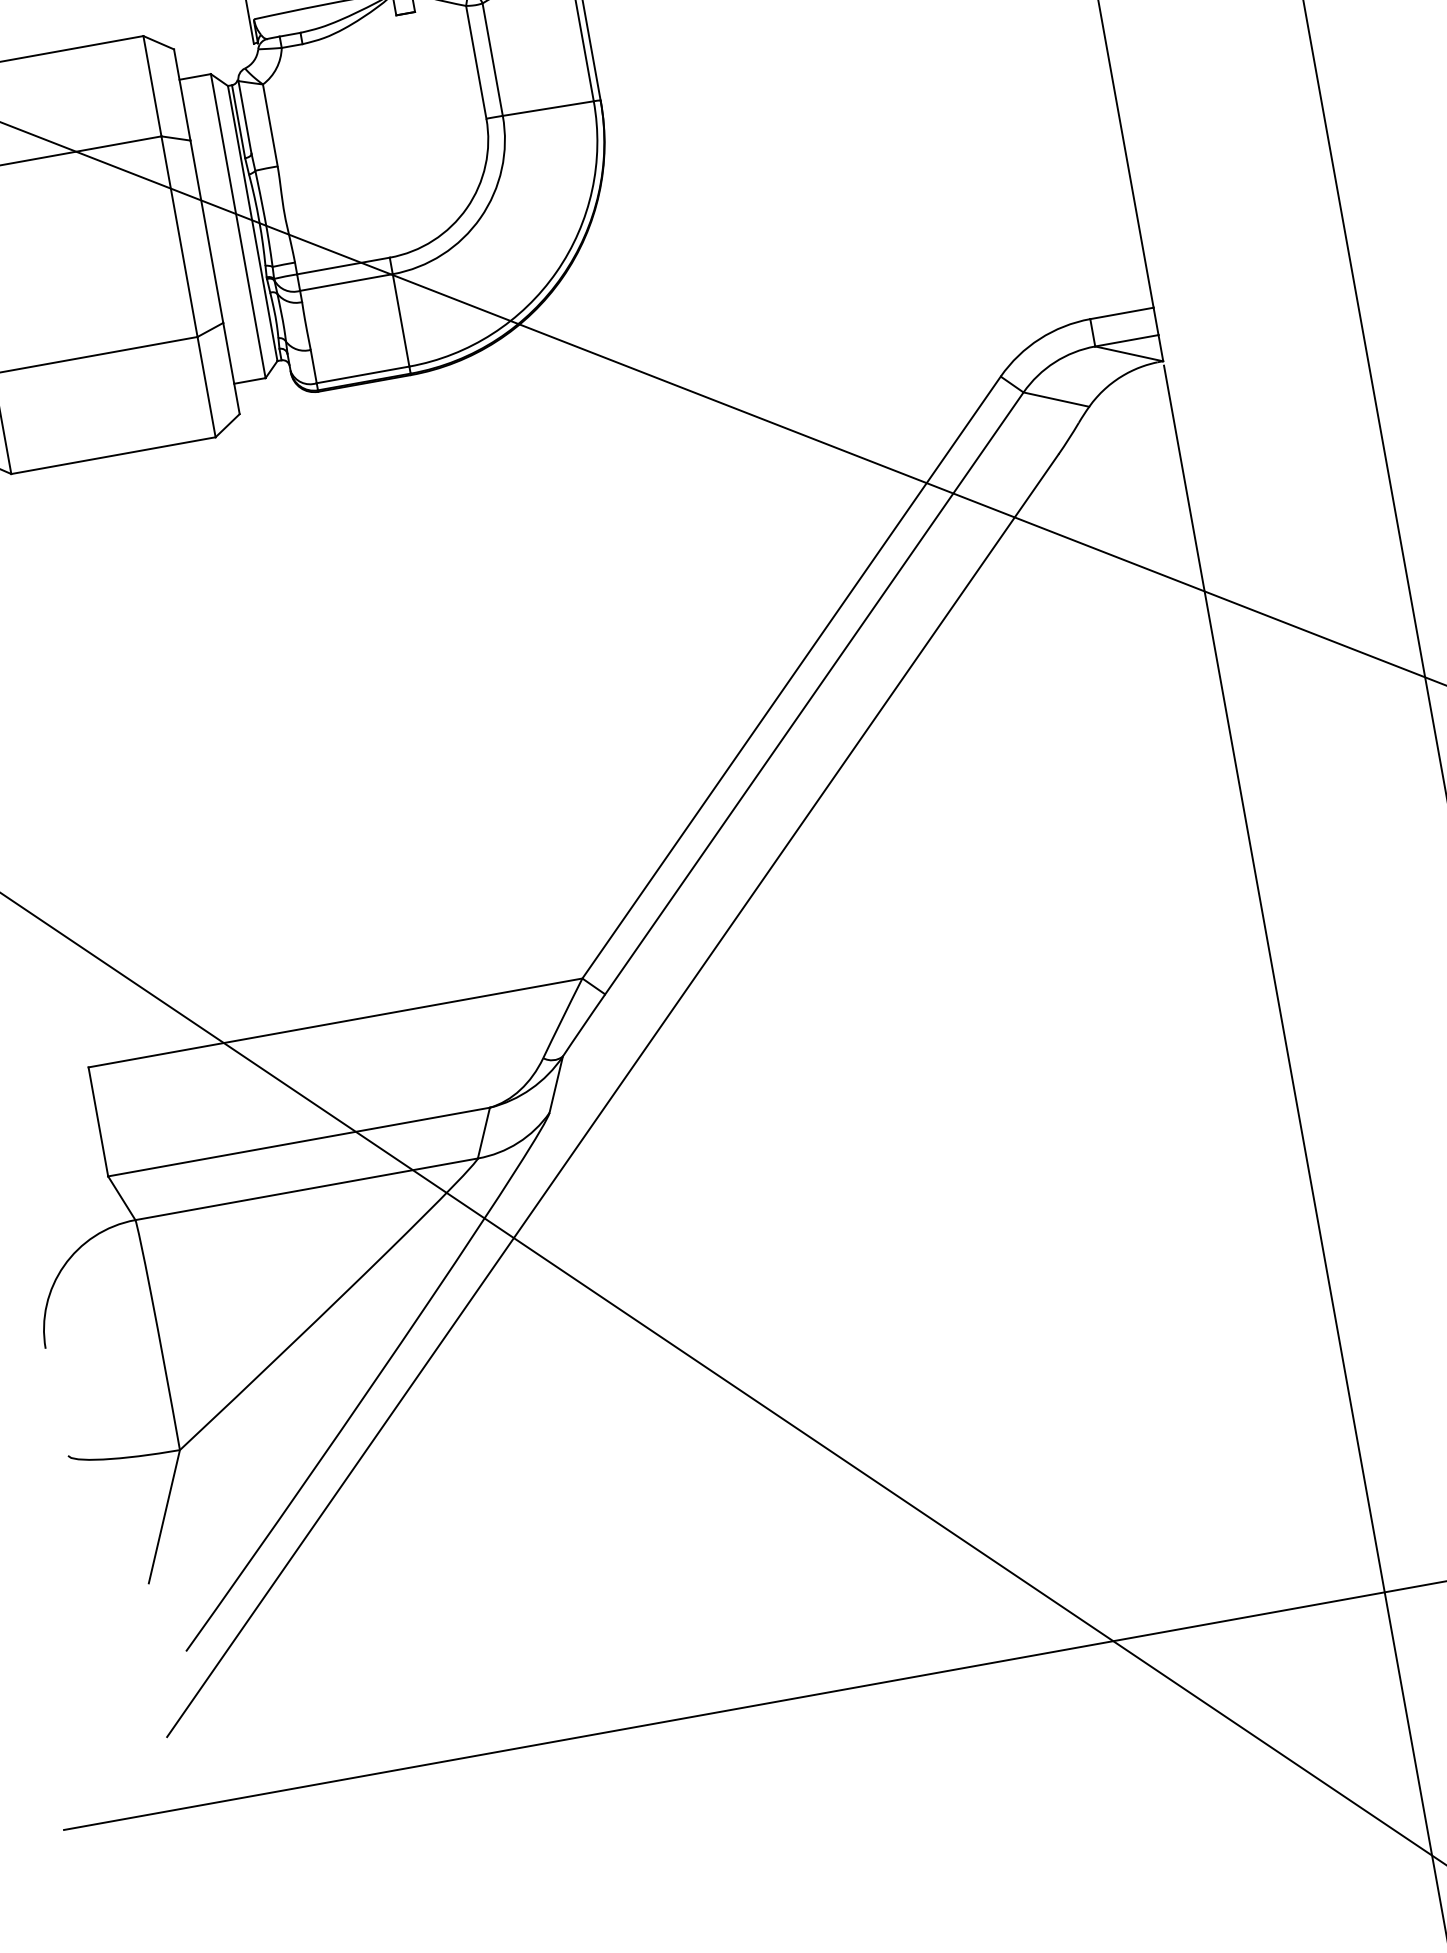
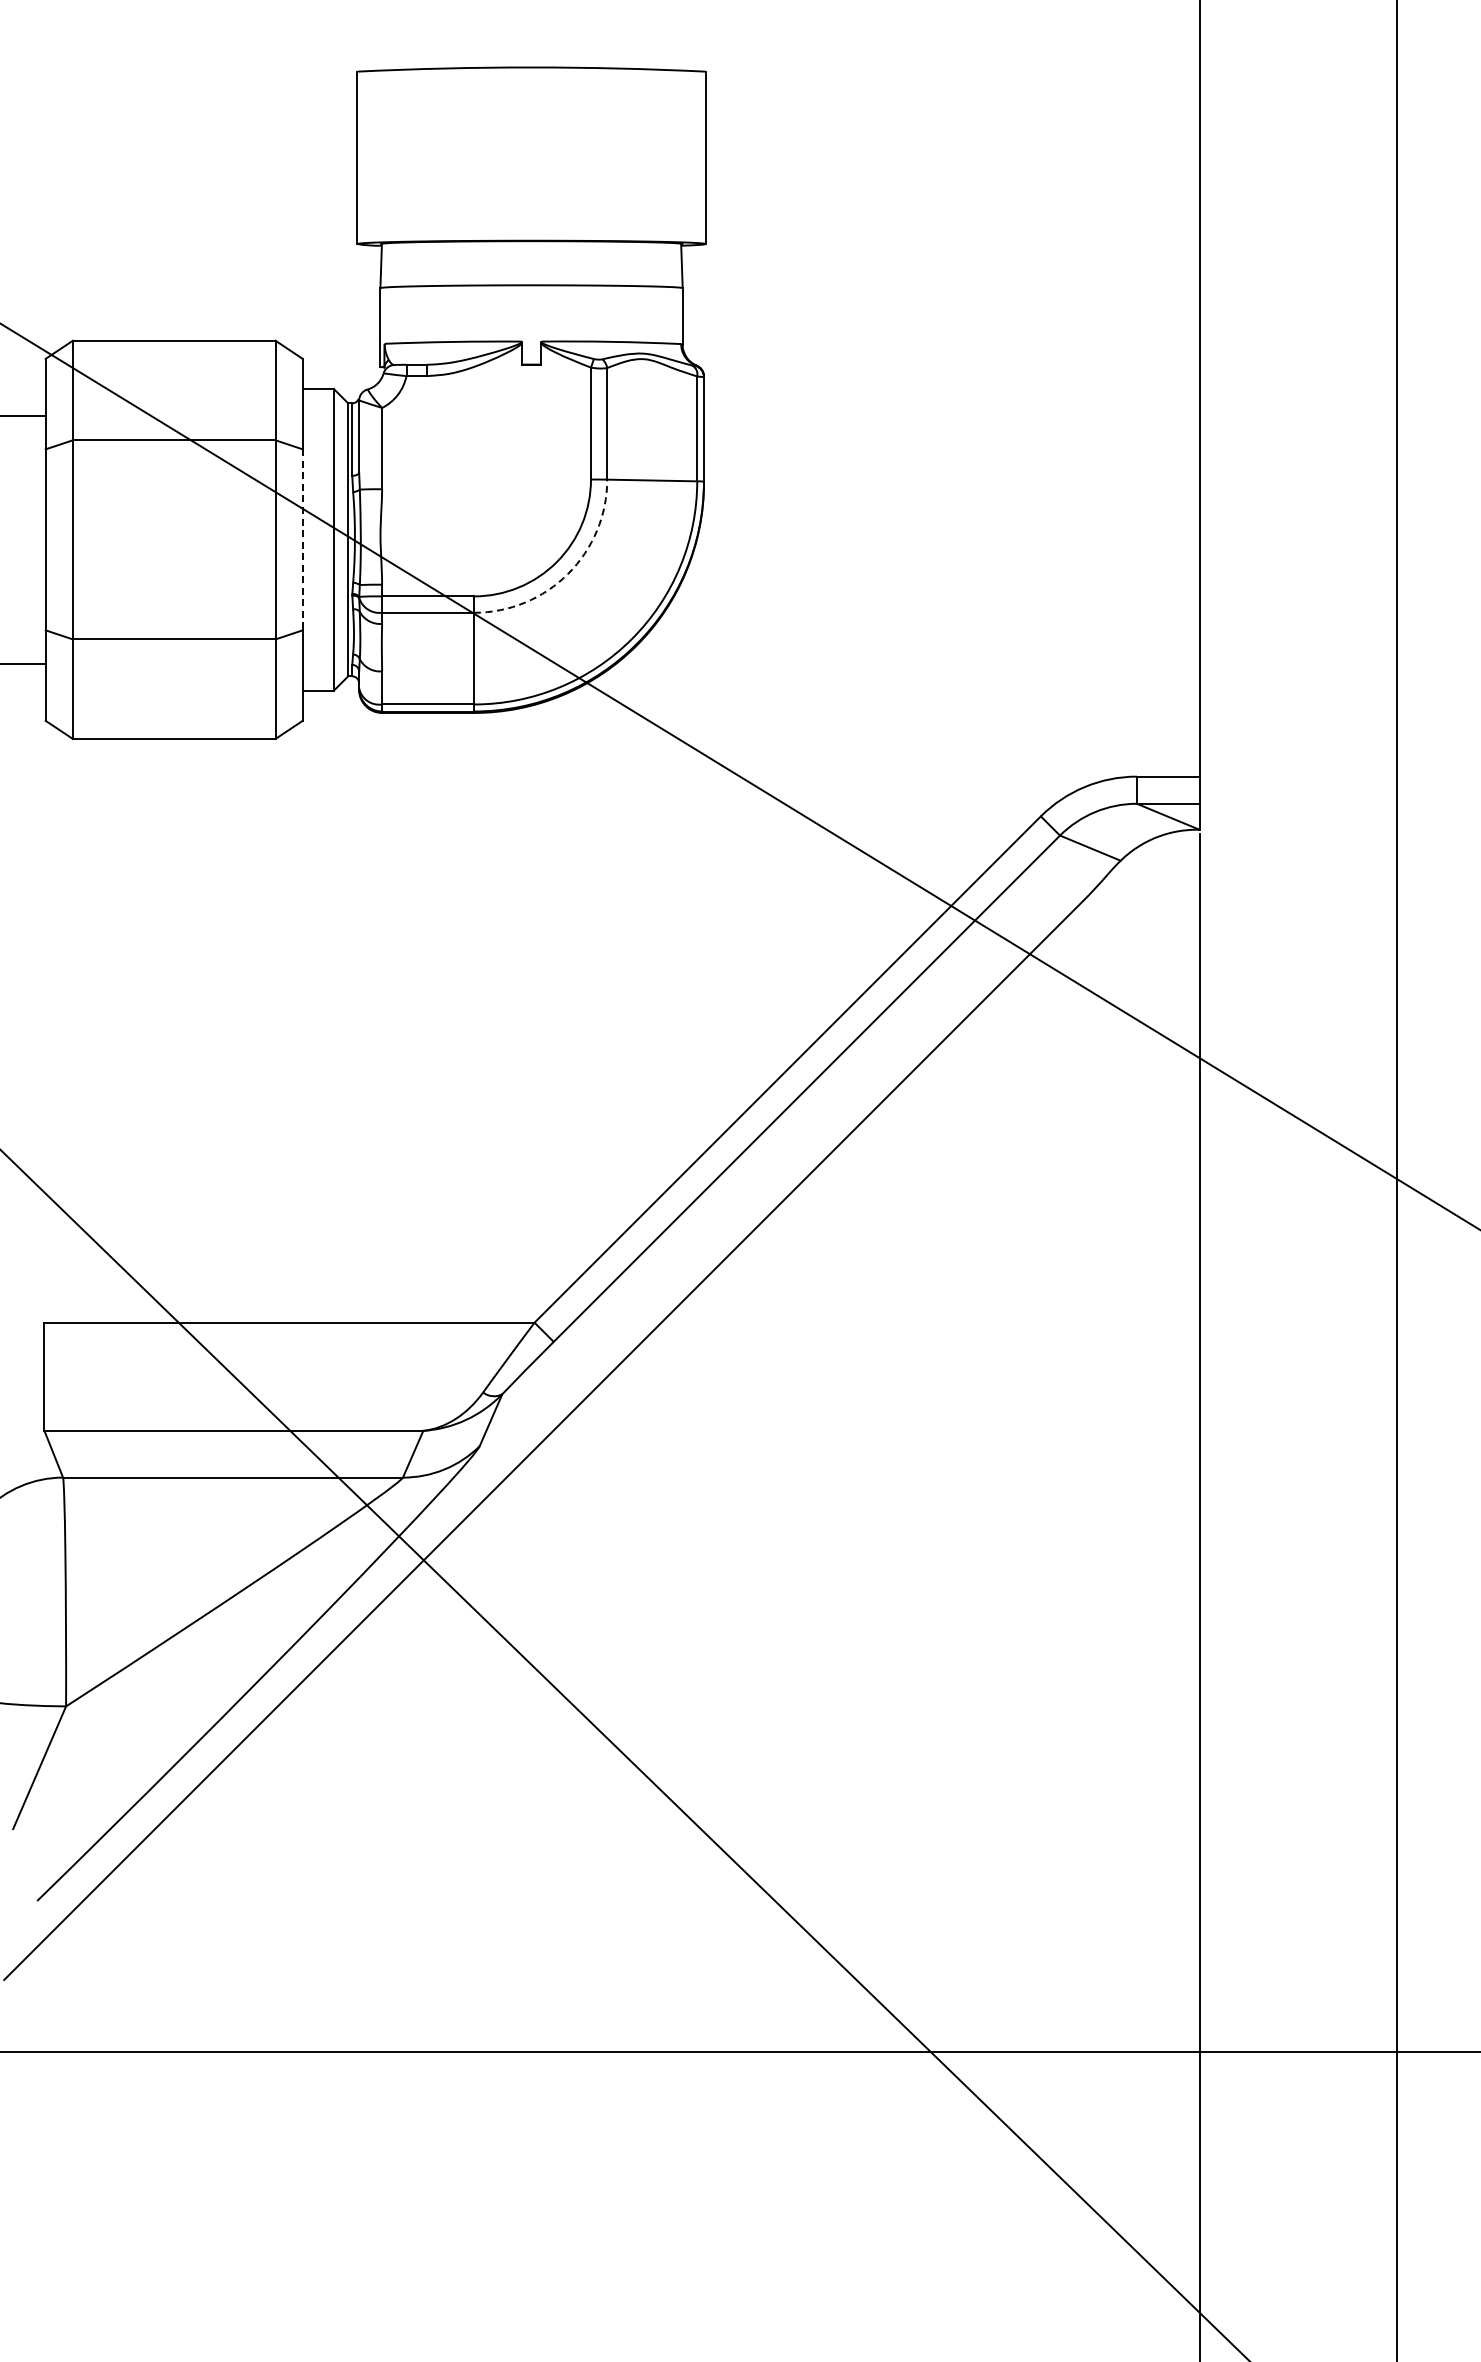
arc: (480, 217) -> (568, 573), solid -> dashed
line: (206, 232) -> (302, 540), solid -> dashed

